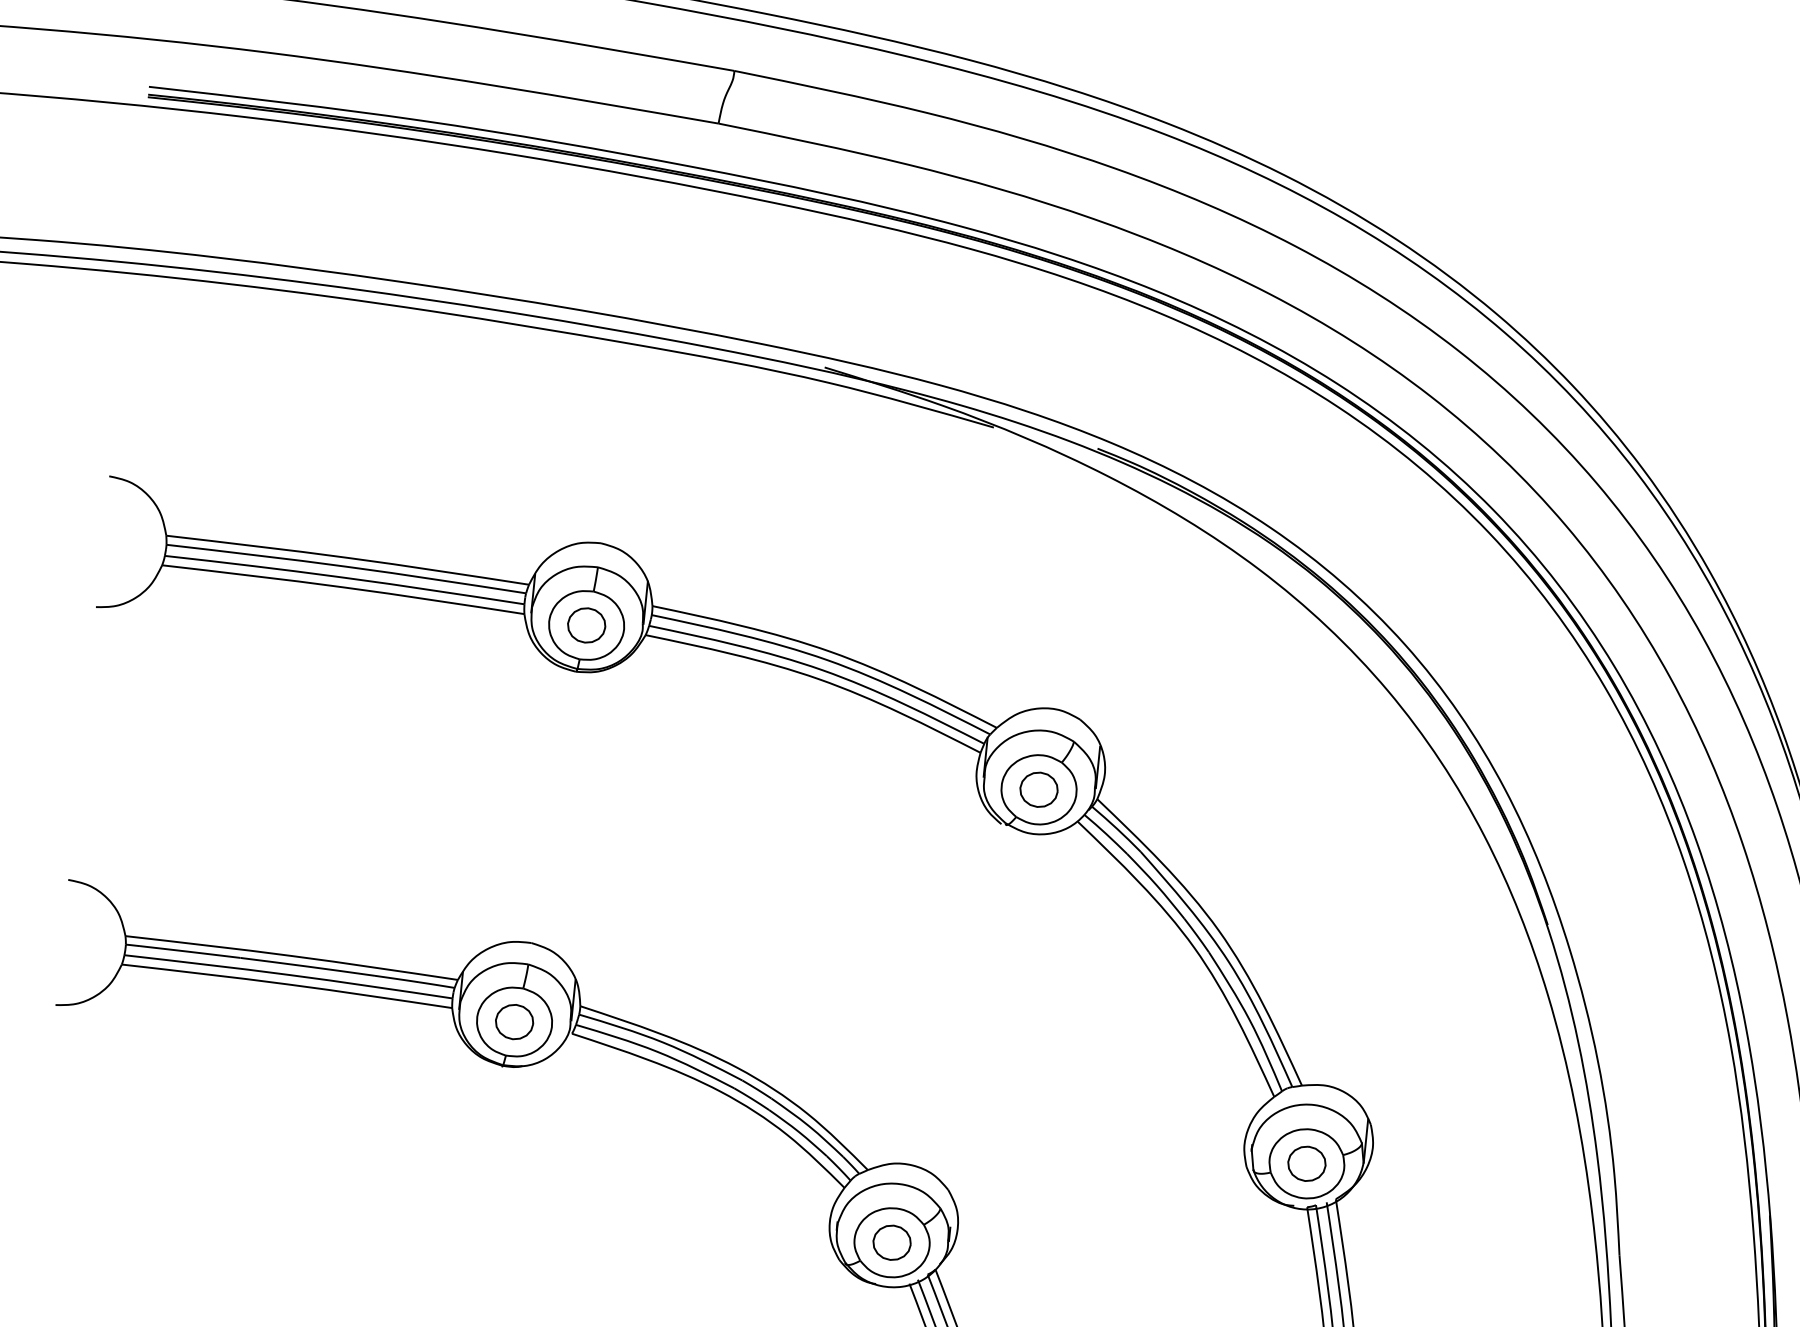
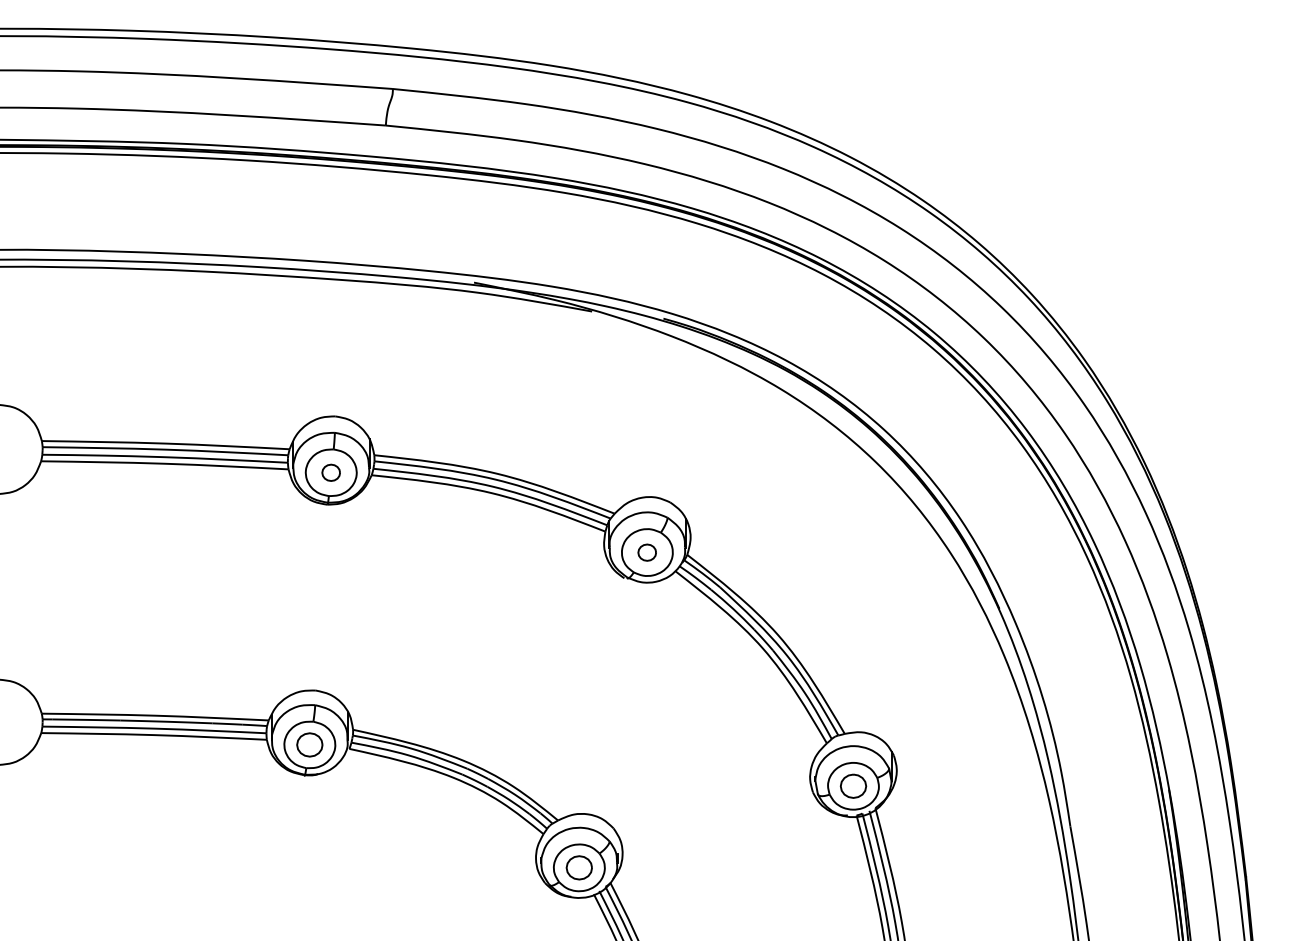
part: (585, 624) -> (330, 472), size x0.7
part: (1037, 789) -> (646, 552), size x0.7

